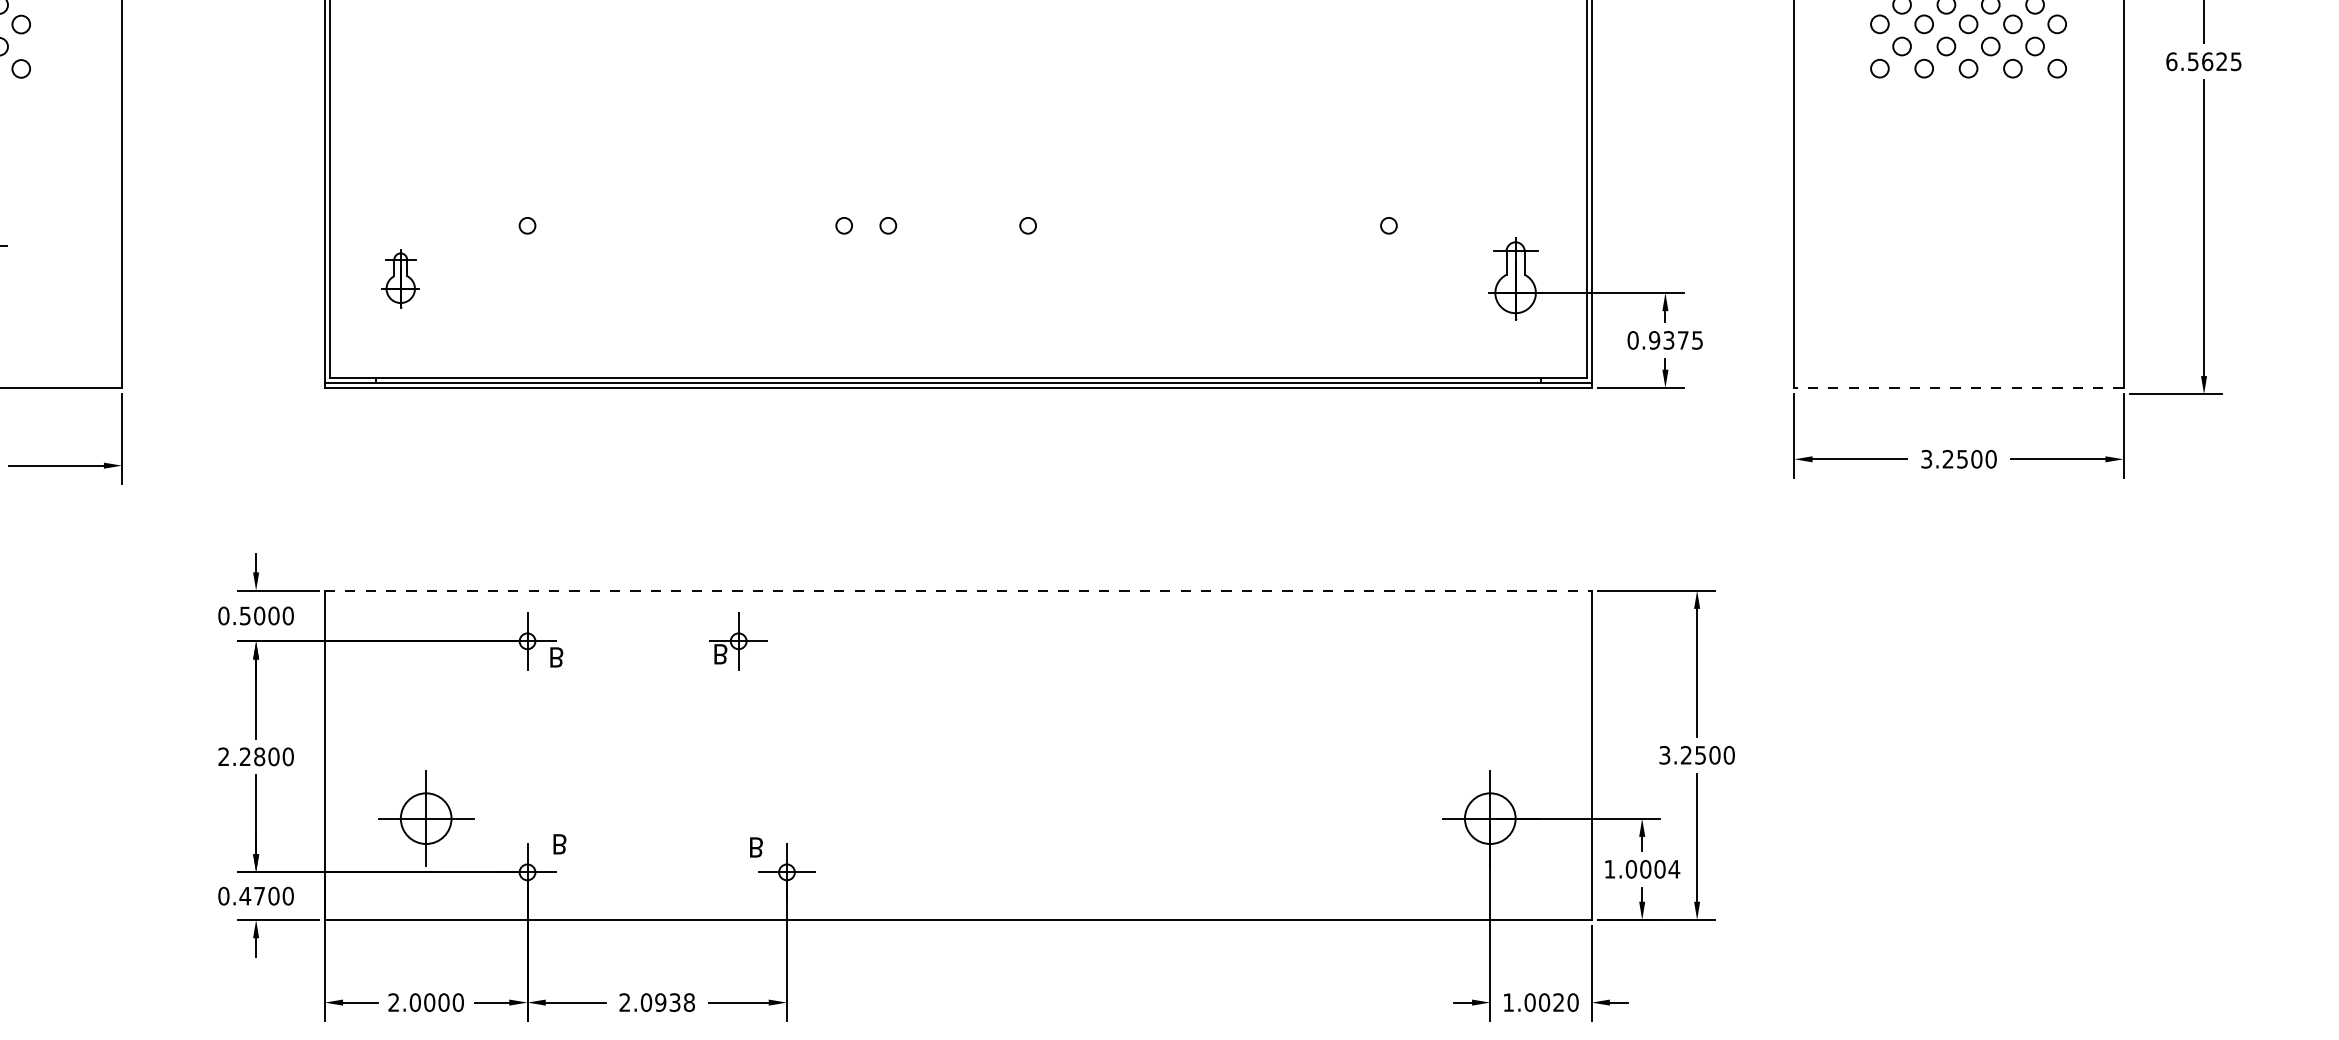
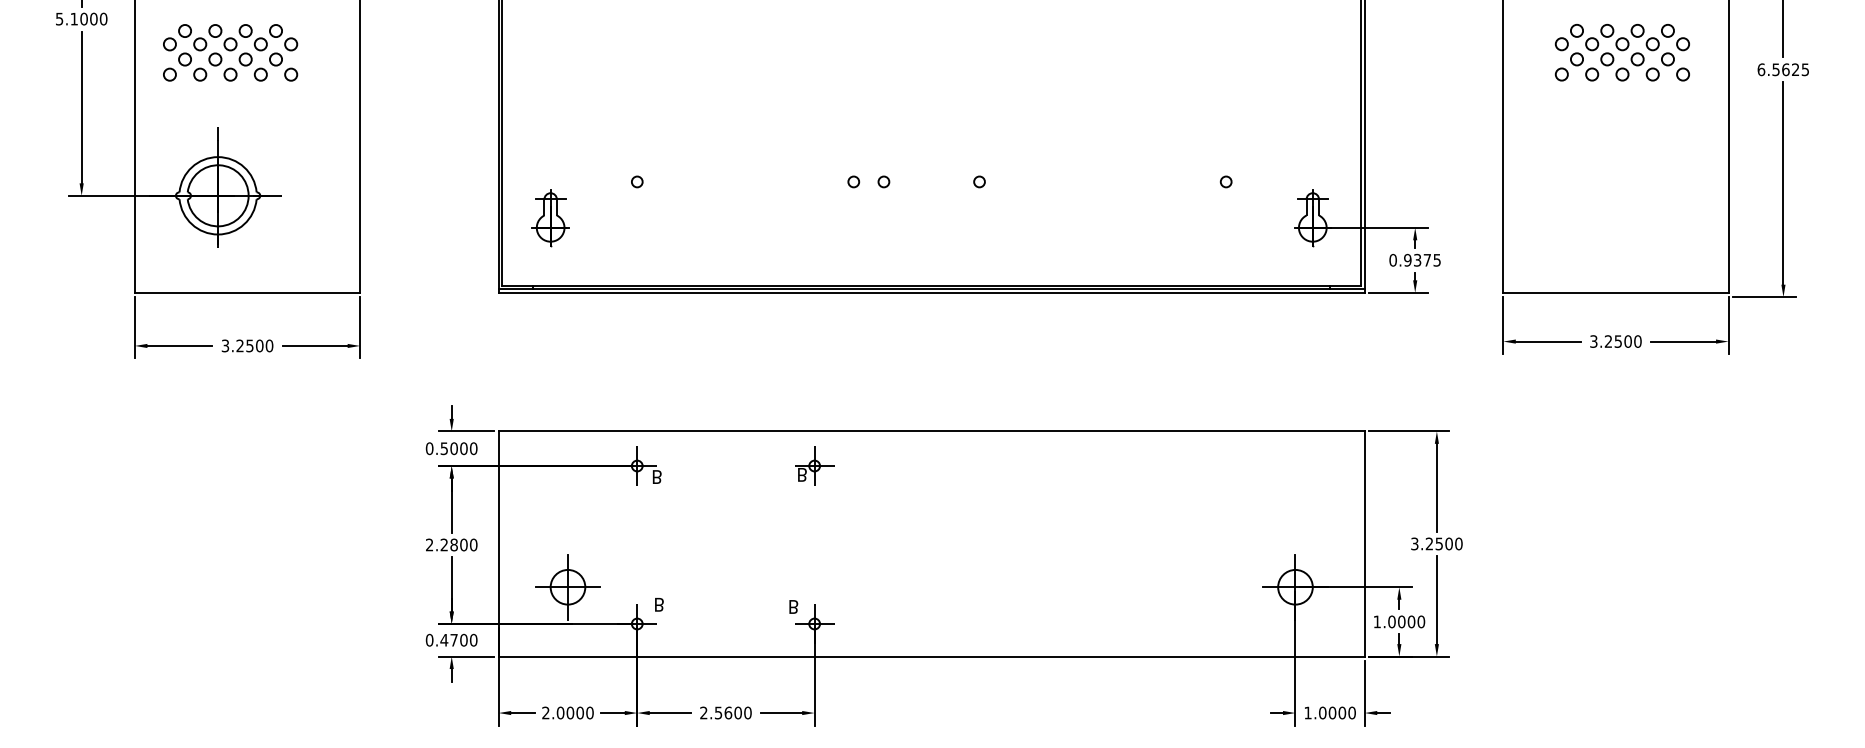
part: (400, 279) -> (550, 218), size x1.43
line: (1958, 387) -> (1615, 292), dashed -> solid
line: (959, 590) -> (932, 431), dashed -> solid
part: (738, 640) -> (814, 465), moved
text: (1674, 868) -> (1421, 621), 1.0004 -> 1.0000
text: (666, 1001) -> (732, 712), 2.0938 -> 2.5600
text: (1559, 1001) -> (1342, 712), 1.0020 -> 1.0000

